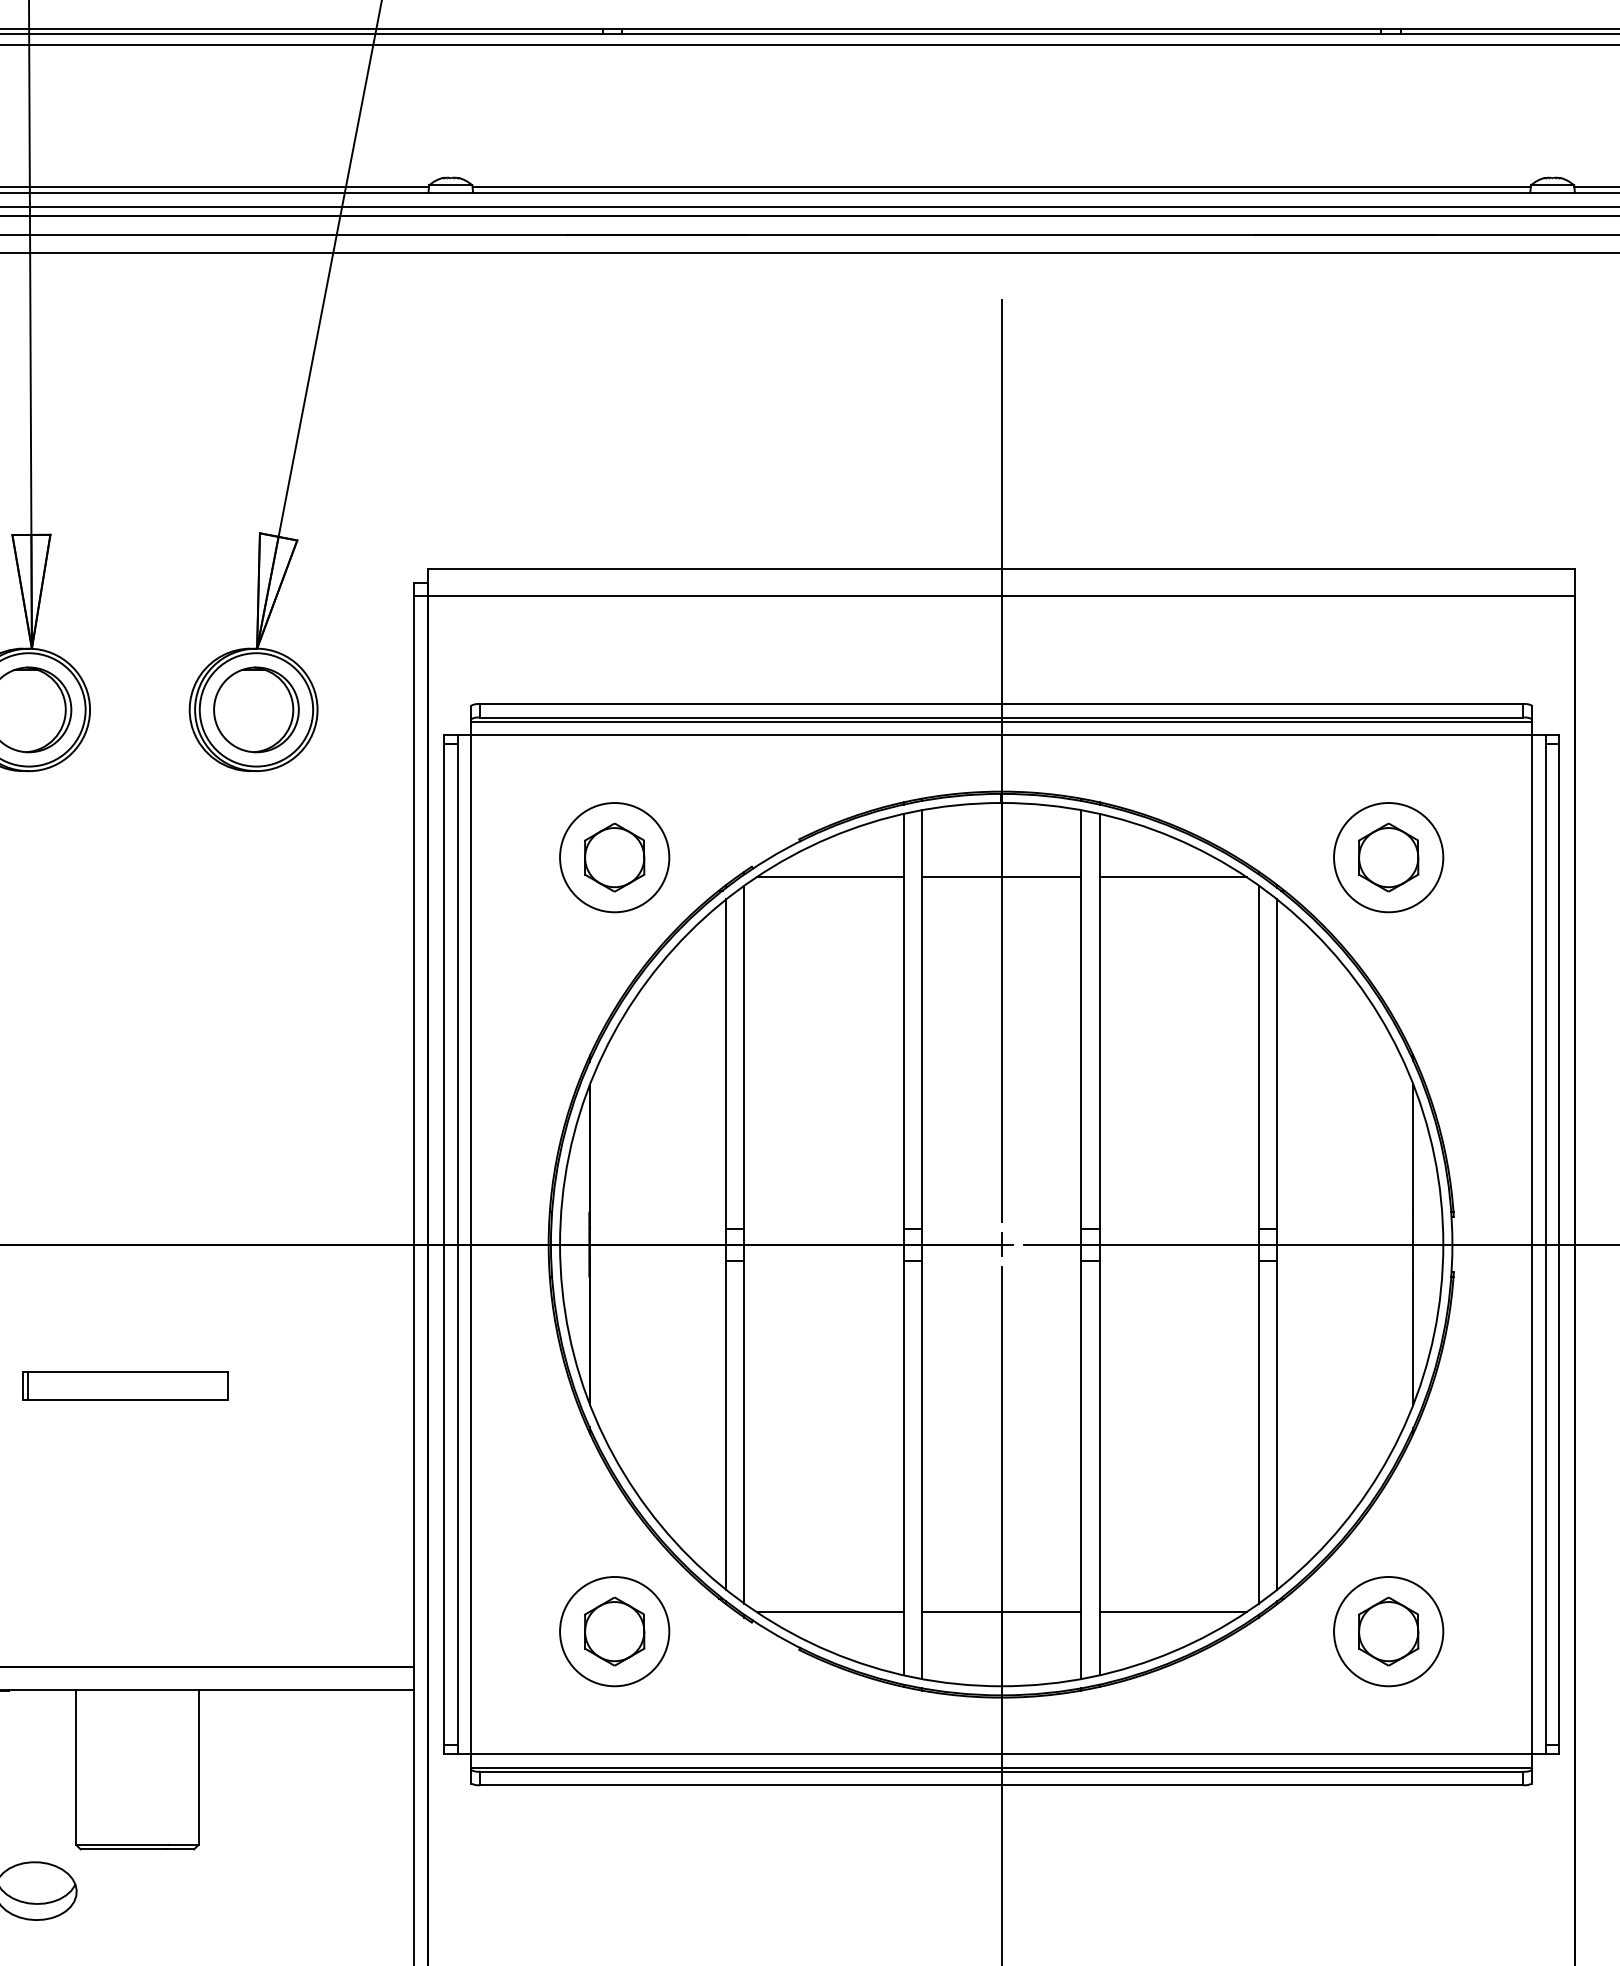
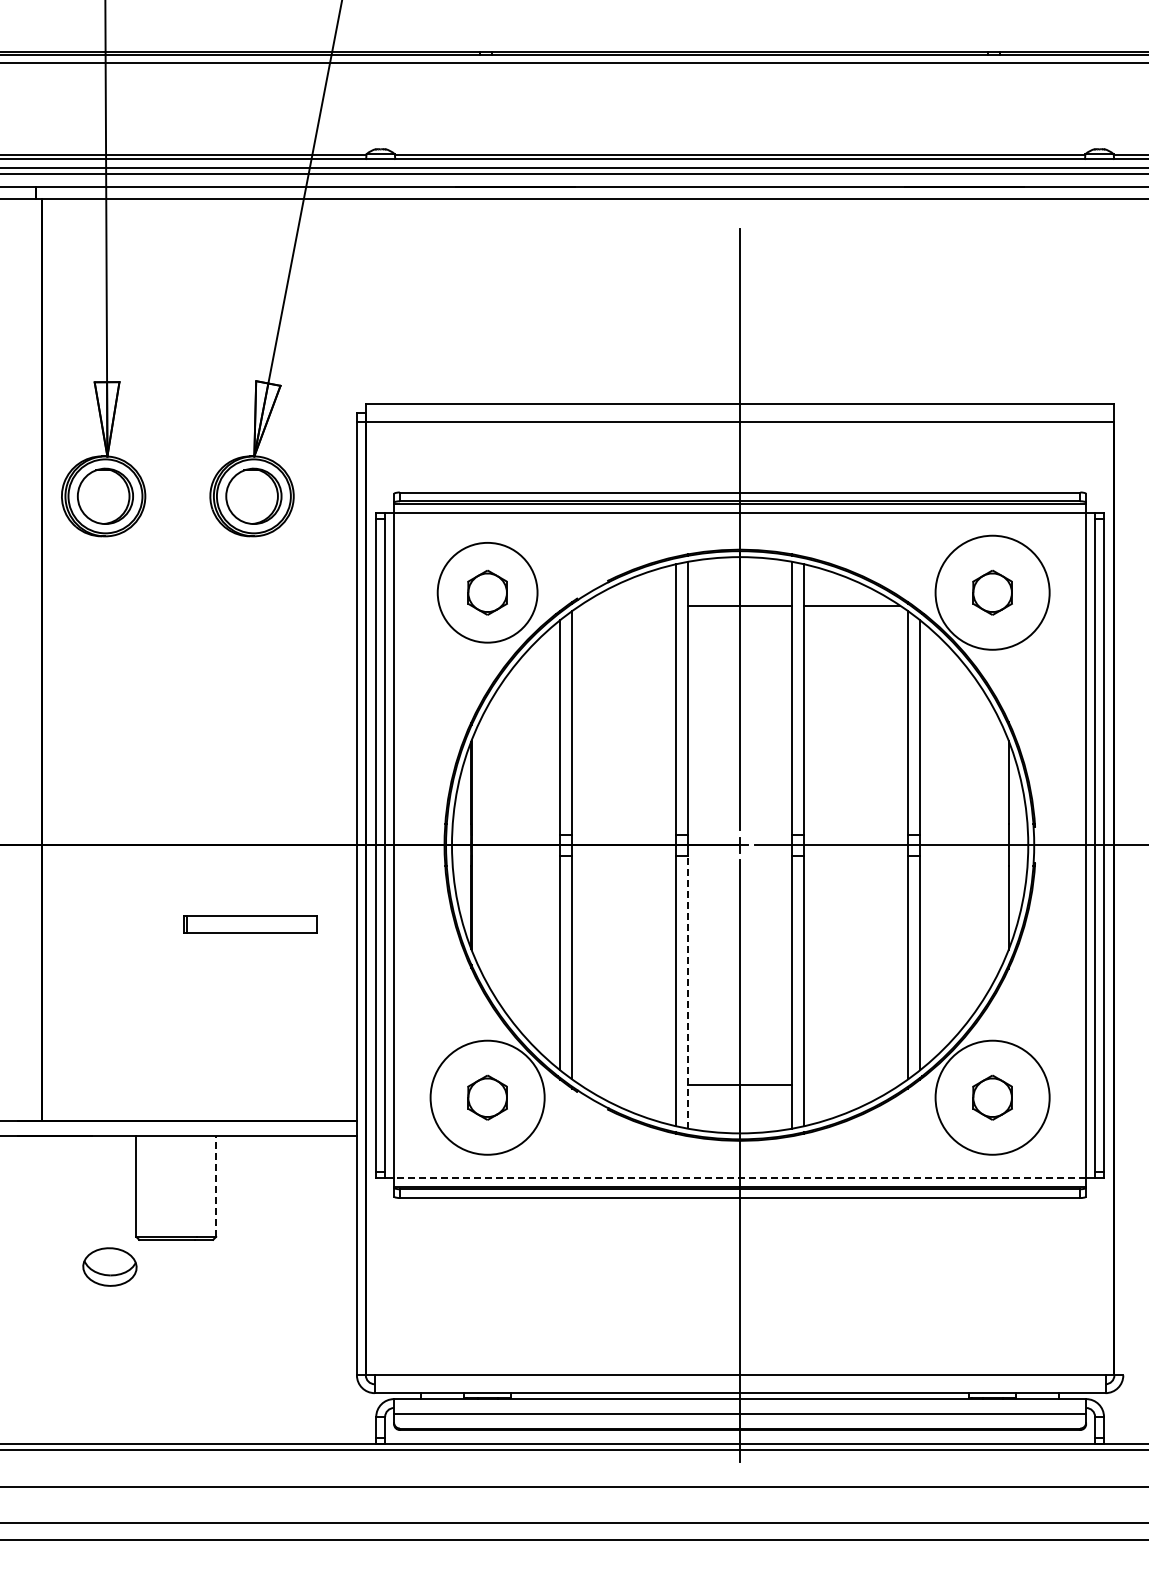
circle: (614, 857) -> (487, 592), size x1.4
circle: (1388, 857) -> (992, 592), size x1.6
line: (830, 877) -> (628, 605), removed
part: (125, 1386) -> (250, 924), moved
line: (922, 1468) -> (688, 991), solid -> dashed
line: (830, 1612) -> (628, 1085), removed
line: (1172, 1612) -> (851, 1085), removed
circle: (614, 1631) -> (487, 1097), size x1.6
circle: (1388, 1631) -> (992, 1097), size x1.6
line: (1000, 1753) -> (739, 1177), solid -> dashed
line: (199, 1766) -> (216, 1185), solid -> dashed

